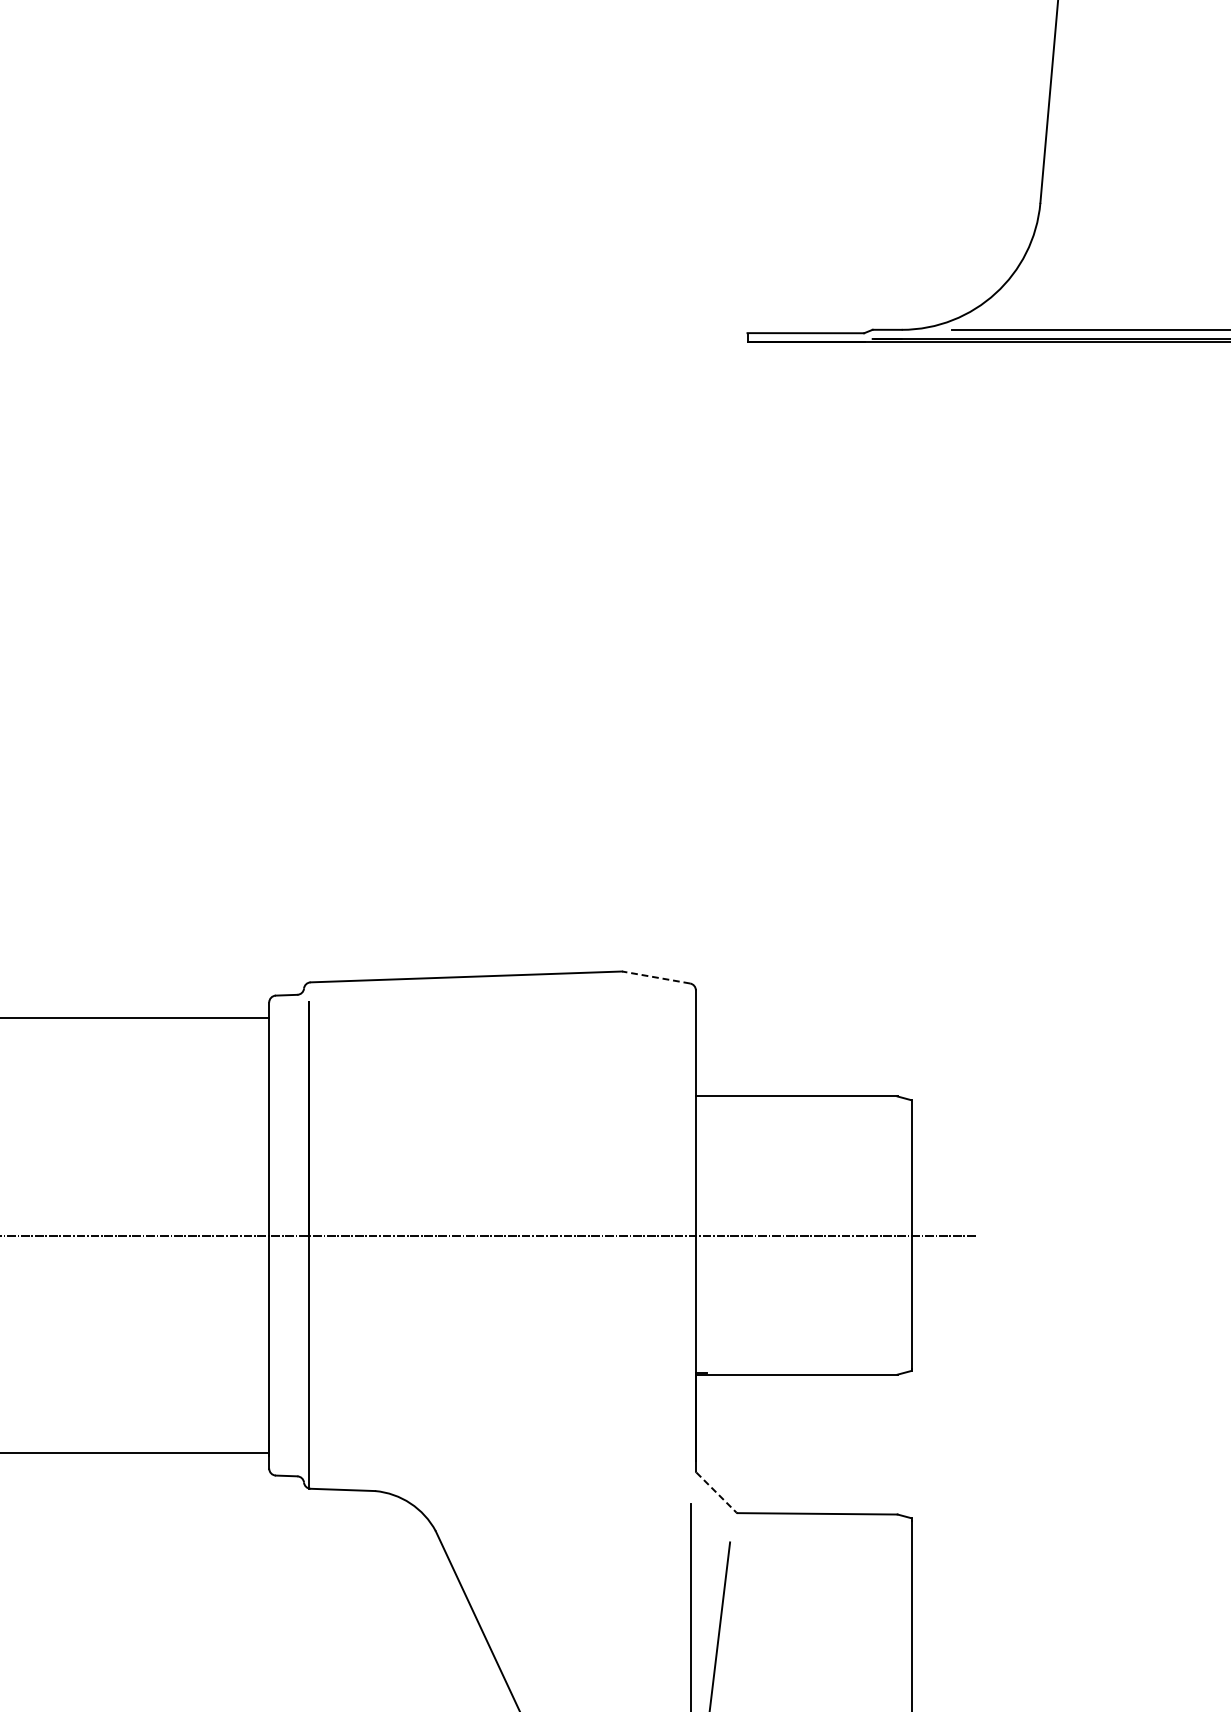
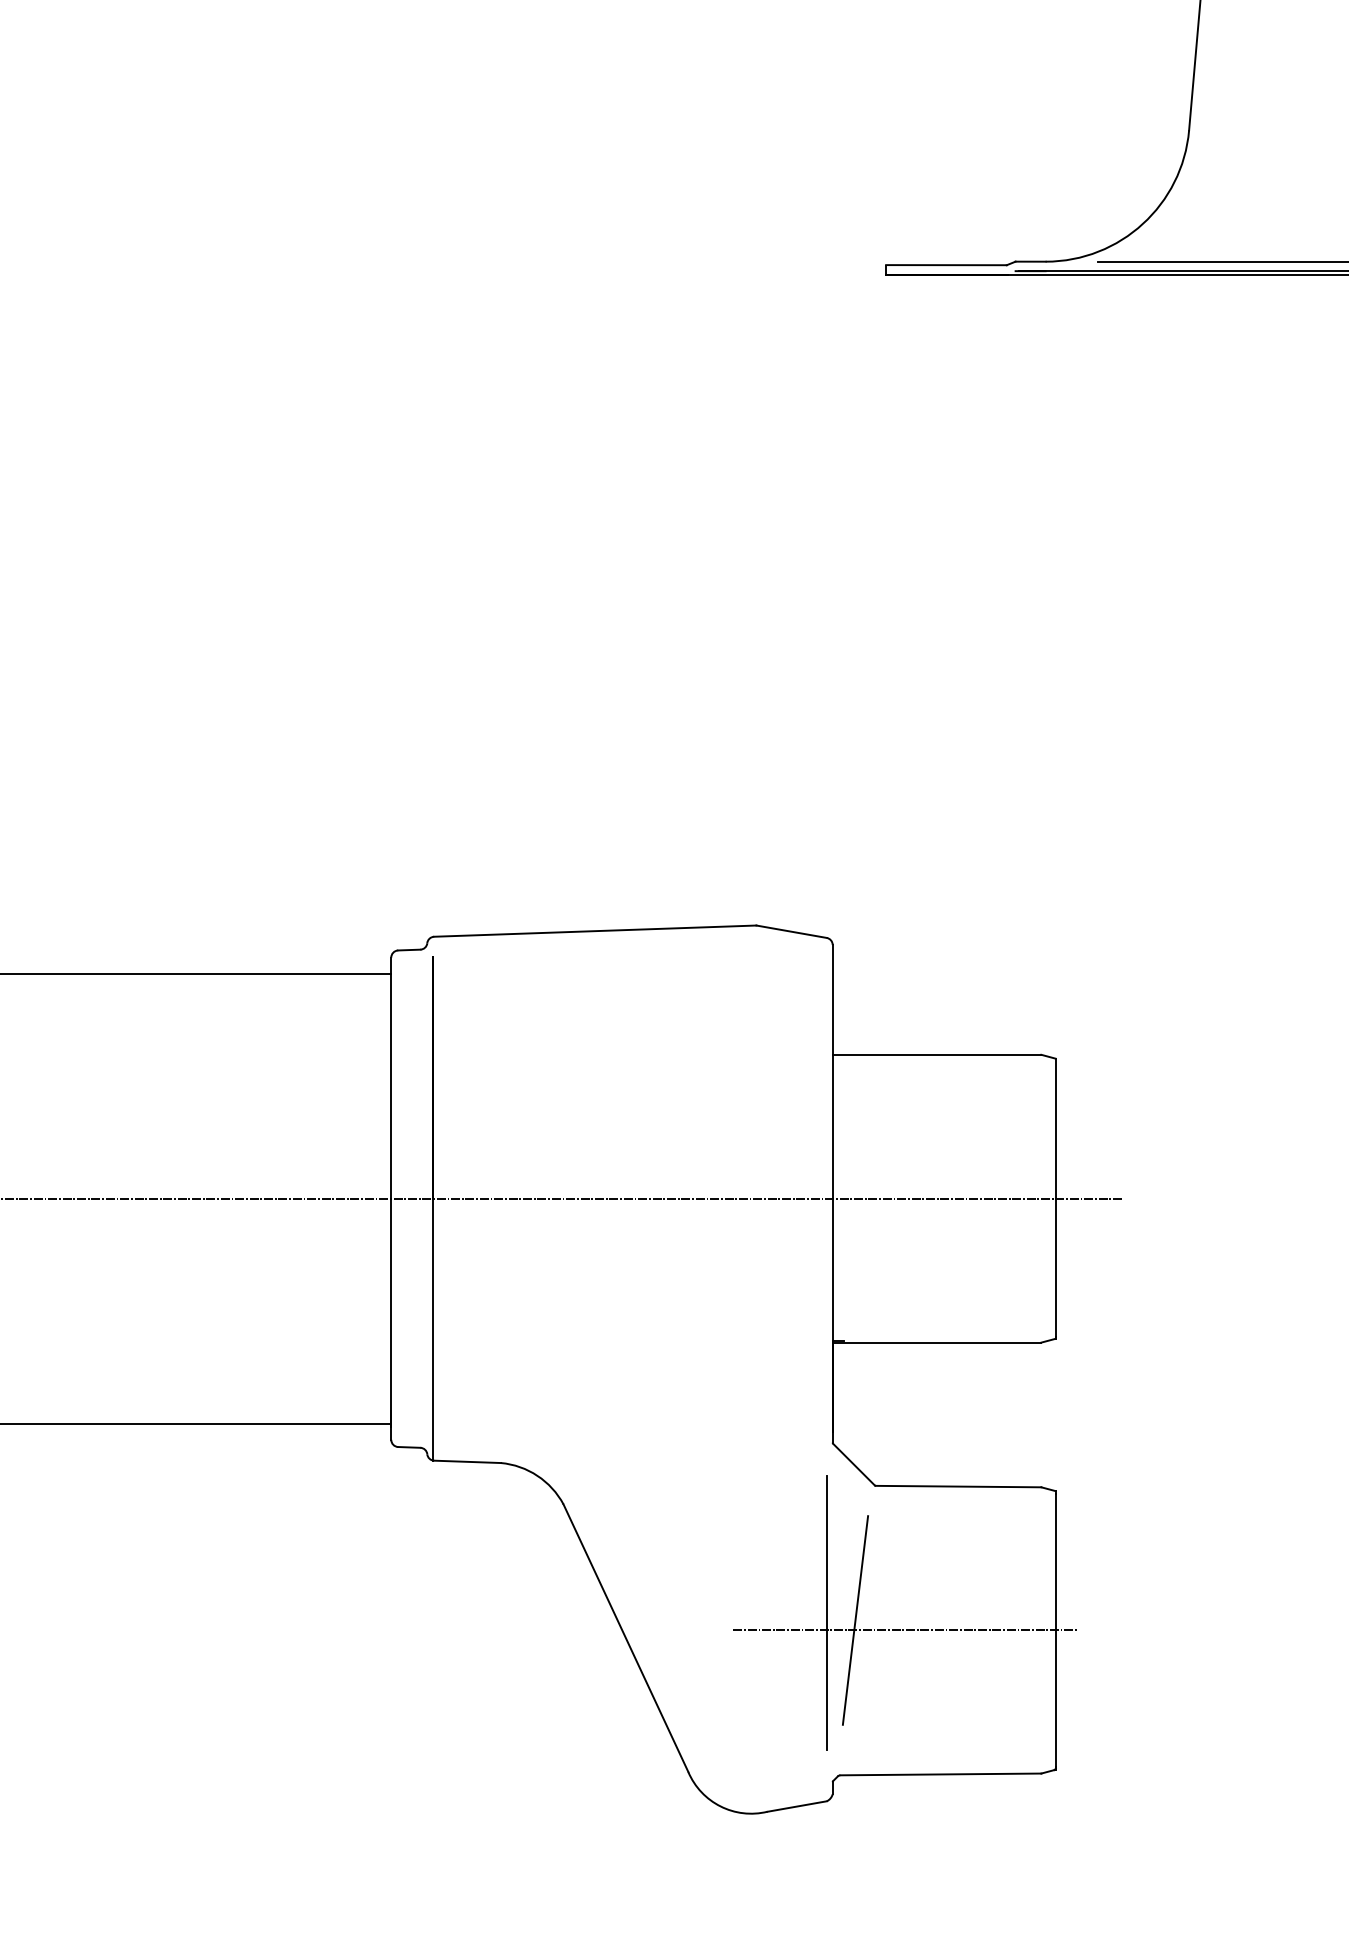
line: (656, 977) -> (791, 931), dashed -> solid
line: (716, 1492) -> (854, 1464), dashed -> solid
line: (767, 1652) -> (906, 1630), added

